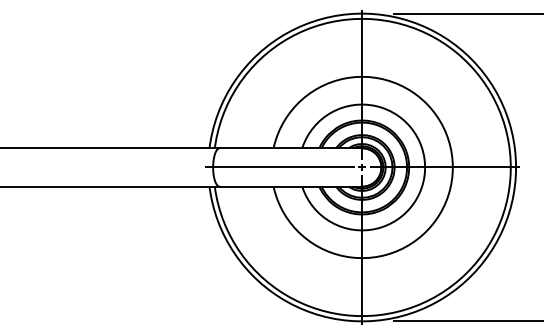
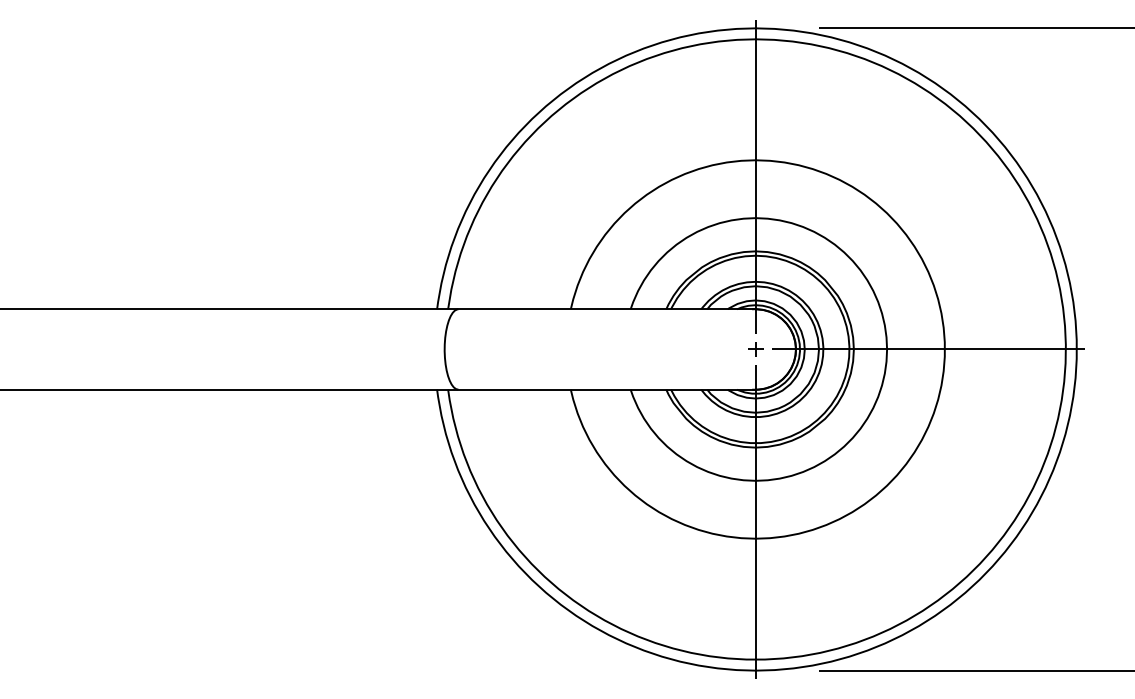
line: (279, 167) -> (583, 349), removed

